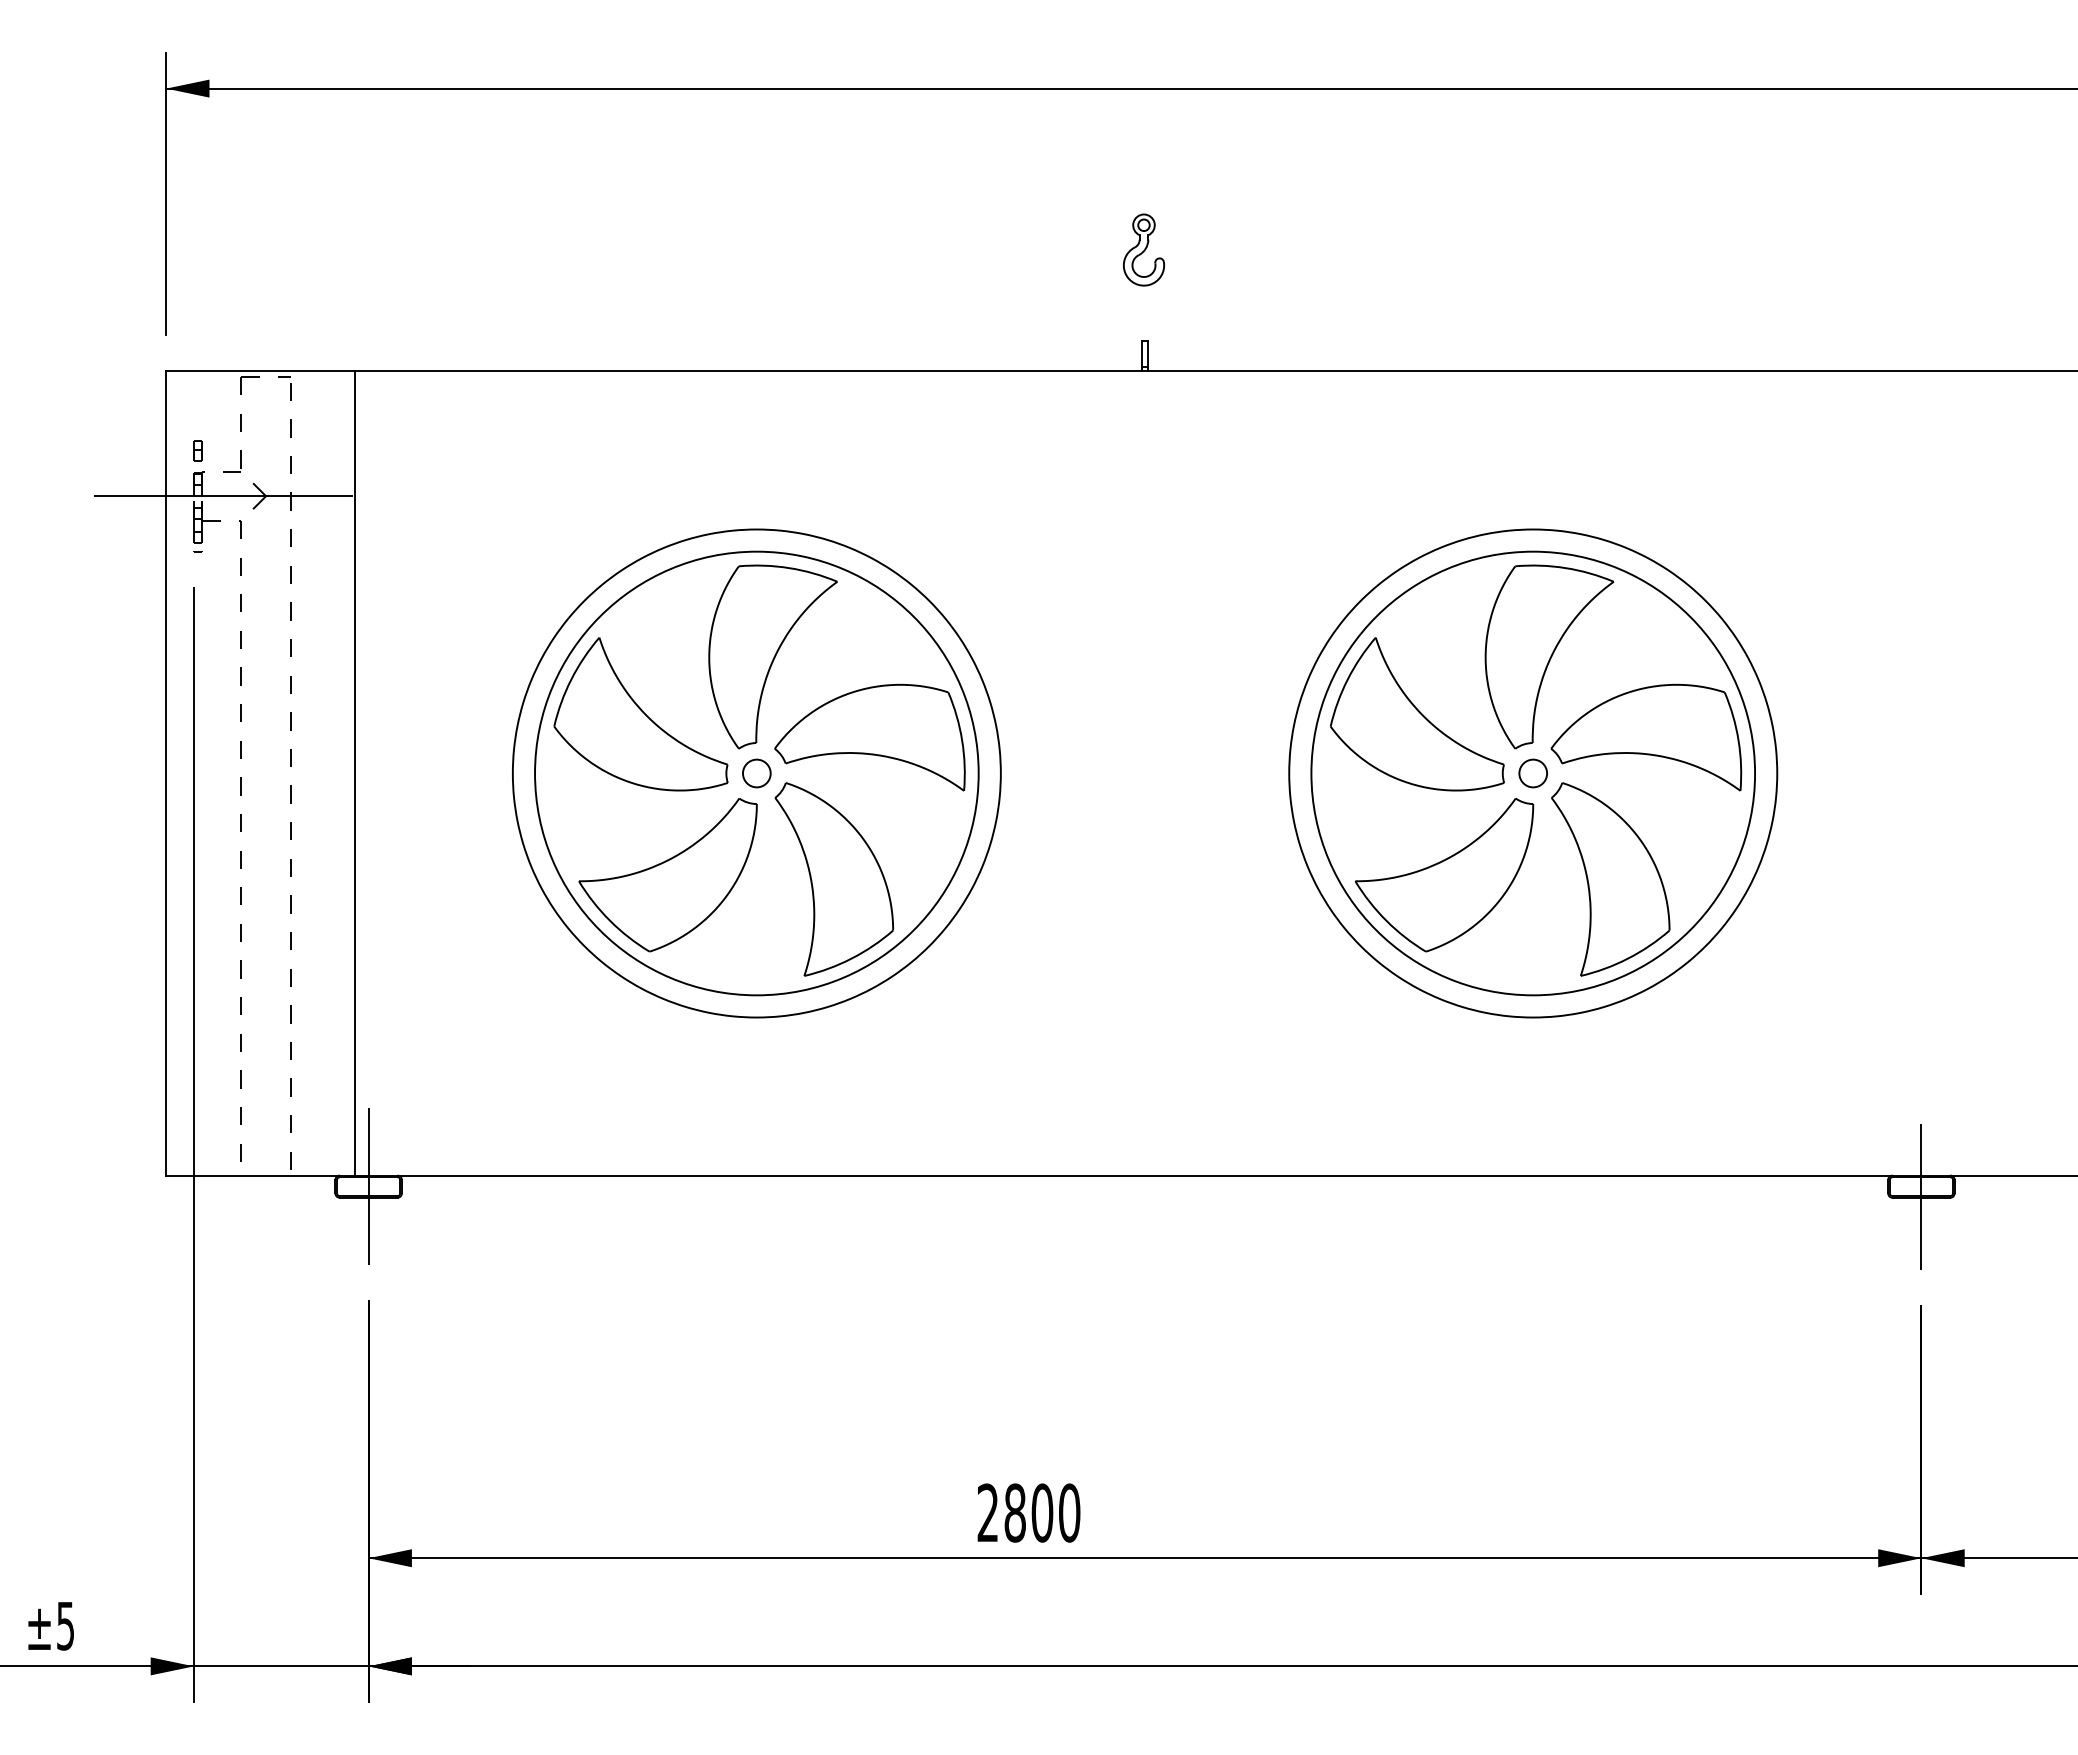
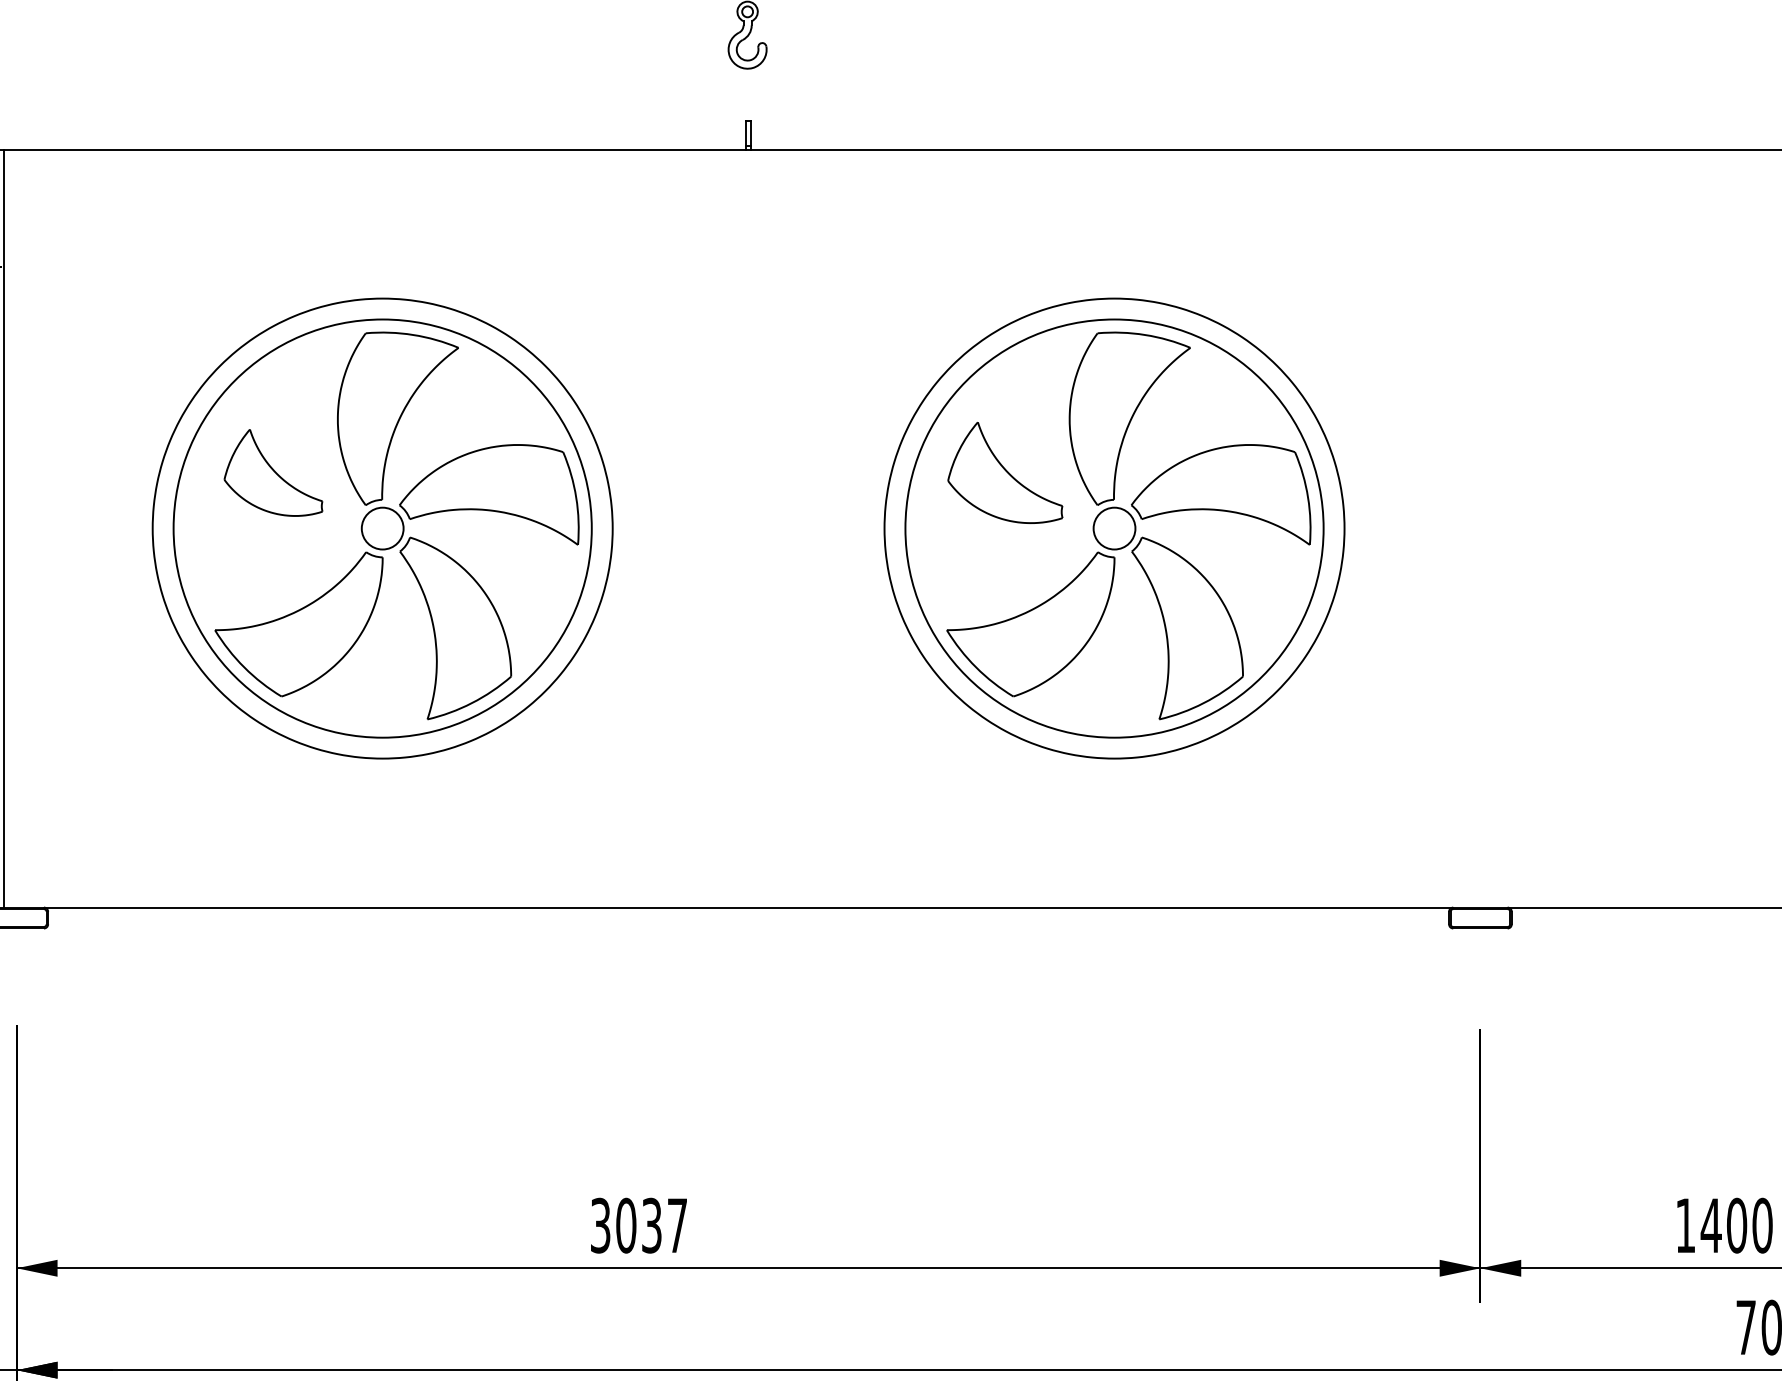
part: (640, 714) -> (273, 472), size x0.6
part: (1417, 714) -> (1005, 472), size x0.7
circle: (756, 773) -> (382, 528), size x1.6
circle: (1533, 773) -> (1114, 528), size x1.6
line: (368, 1186) -> (16, 917), removed
line: (1921, 1196) -> (1480, 927), removed
text: (1028, 1512) -> (638, 1225), 2800 -> 3037

